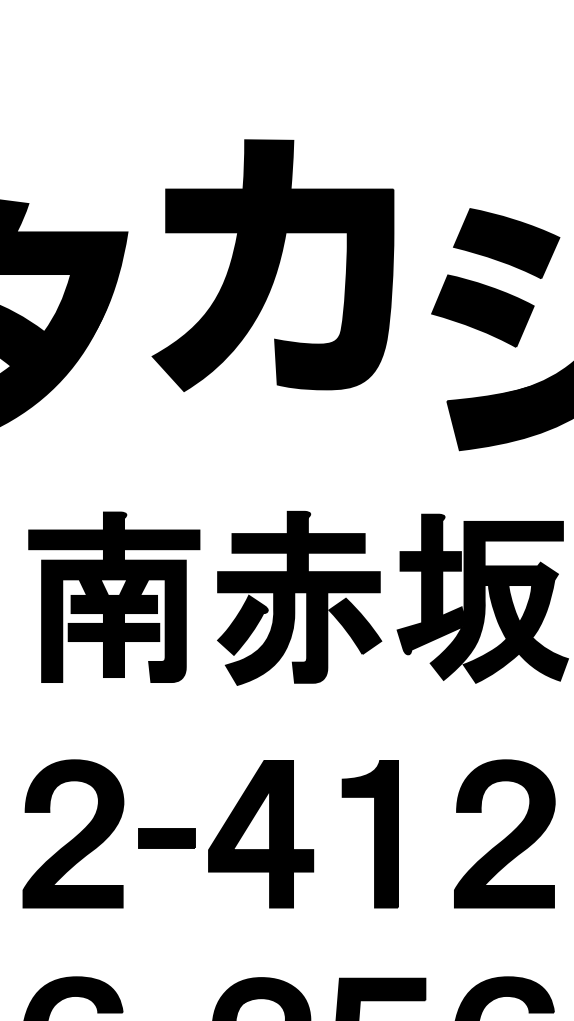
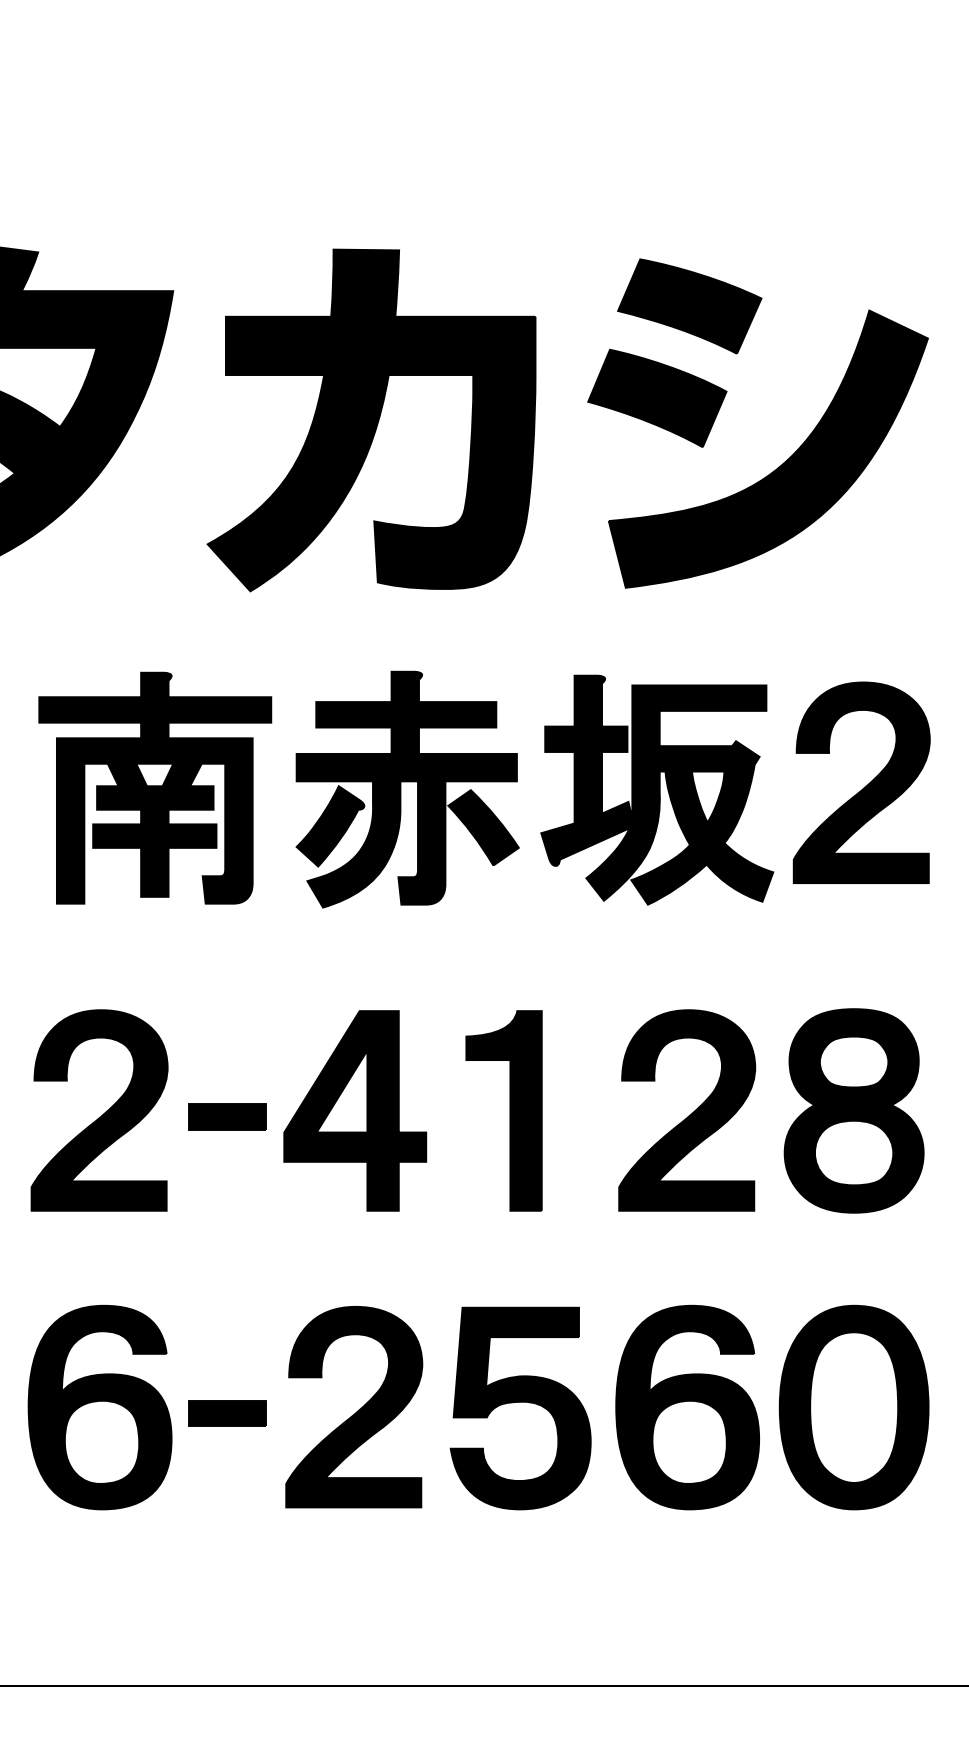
part: (273, 265) -> (371, 420), moved

